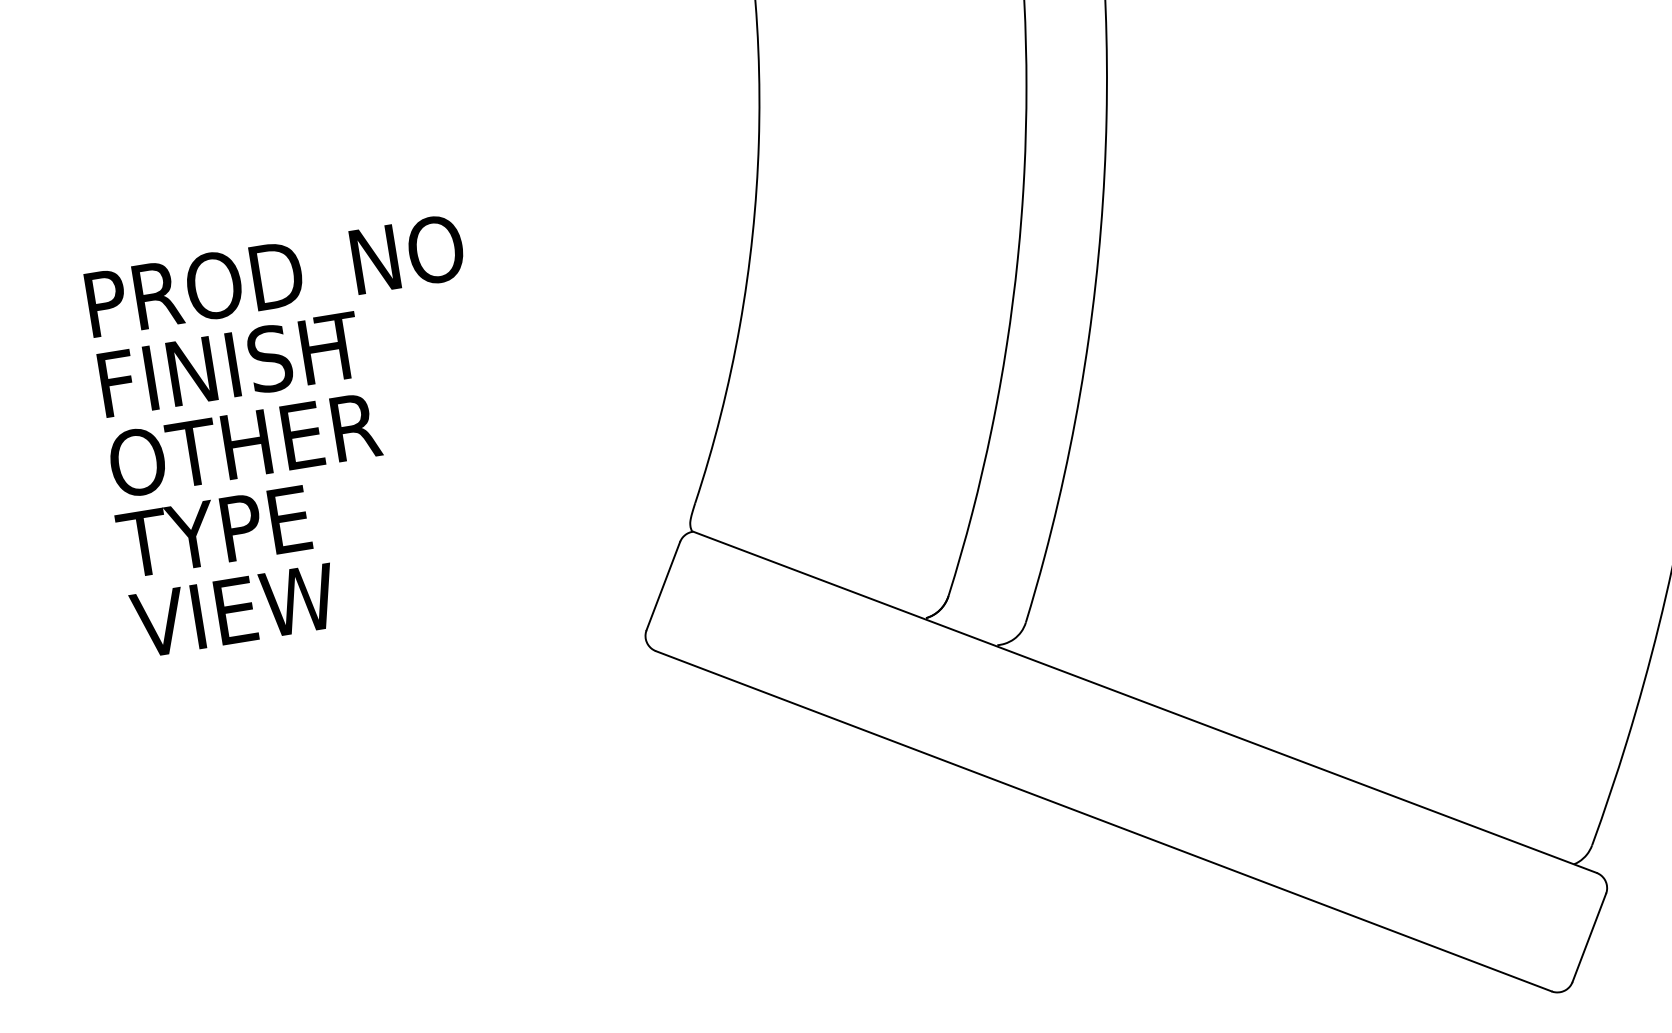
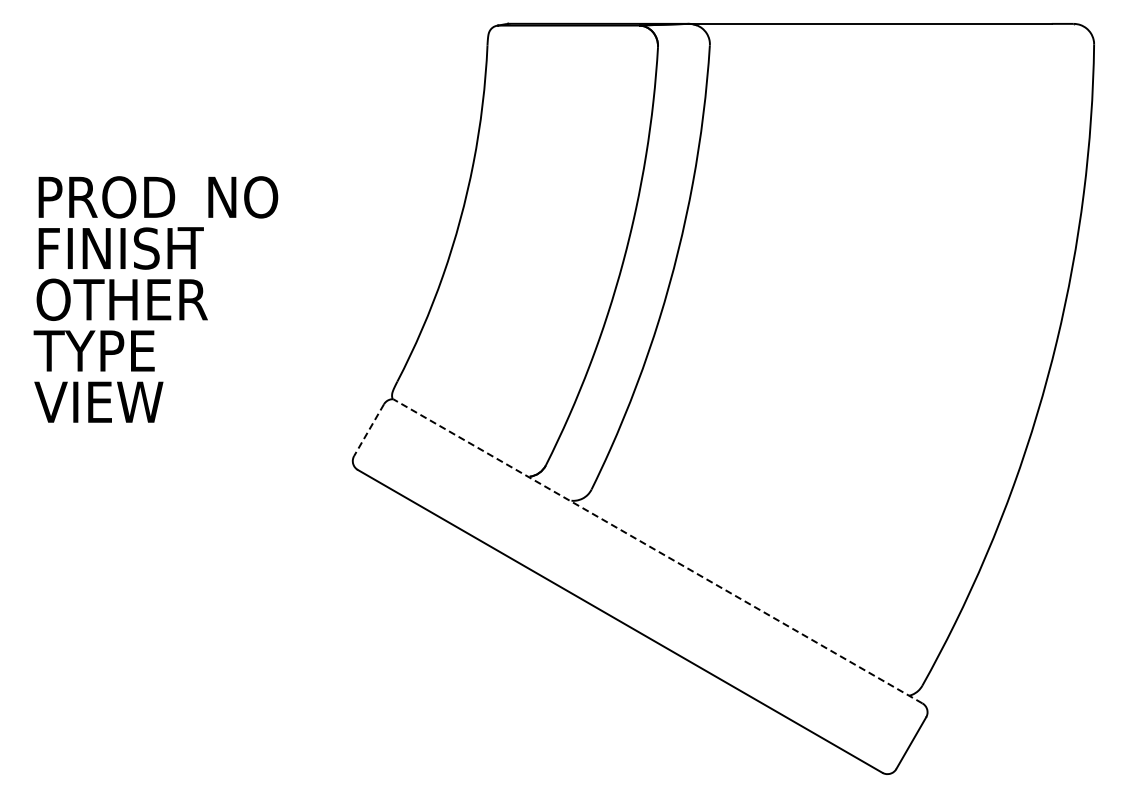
line: (664, 586) -> (369, 430), solid -> dashed
line: (1144, 702) -> (657, 551), solid -> dashed

